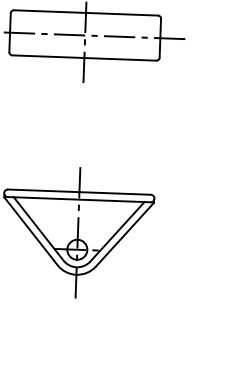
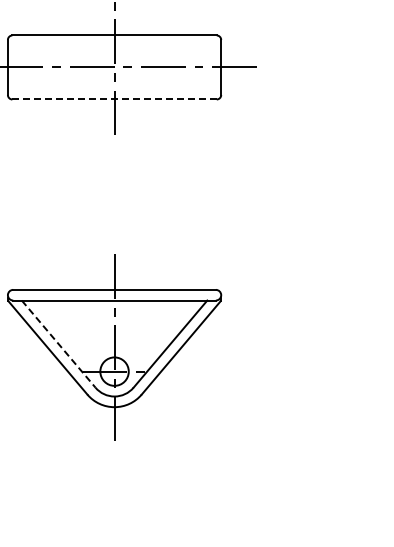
line: (84, 58) -> (114, 99), solid -> dashed
line: (39, 229) -> (59, 344), solid -> dashed

